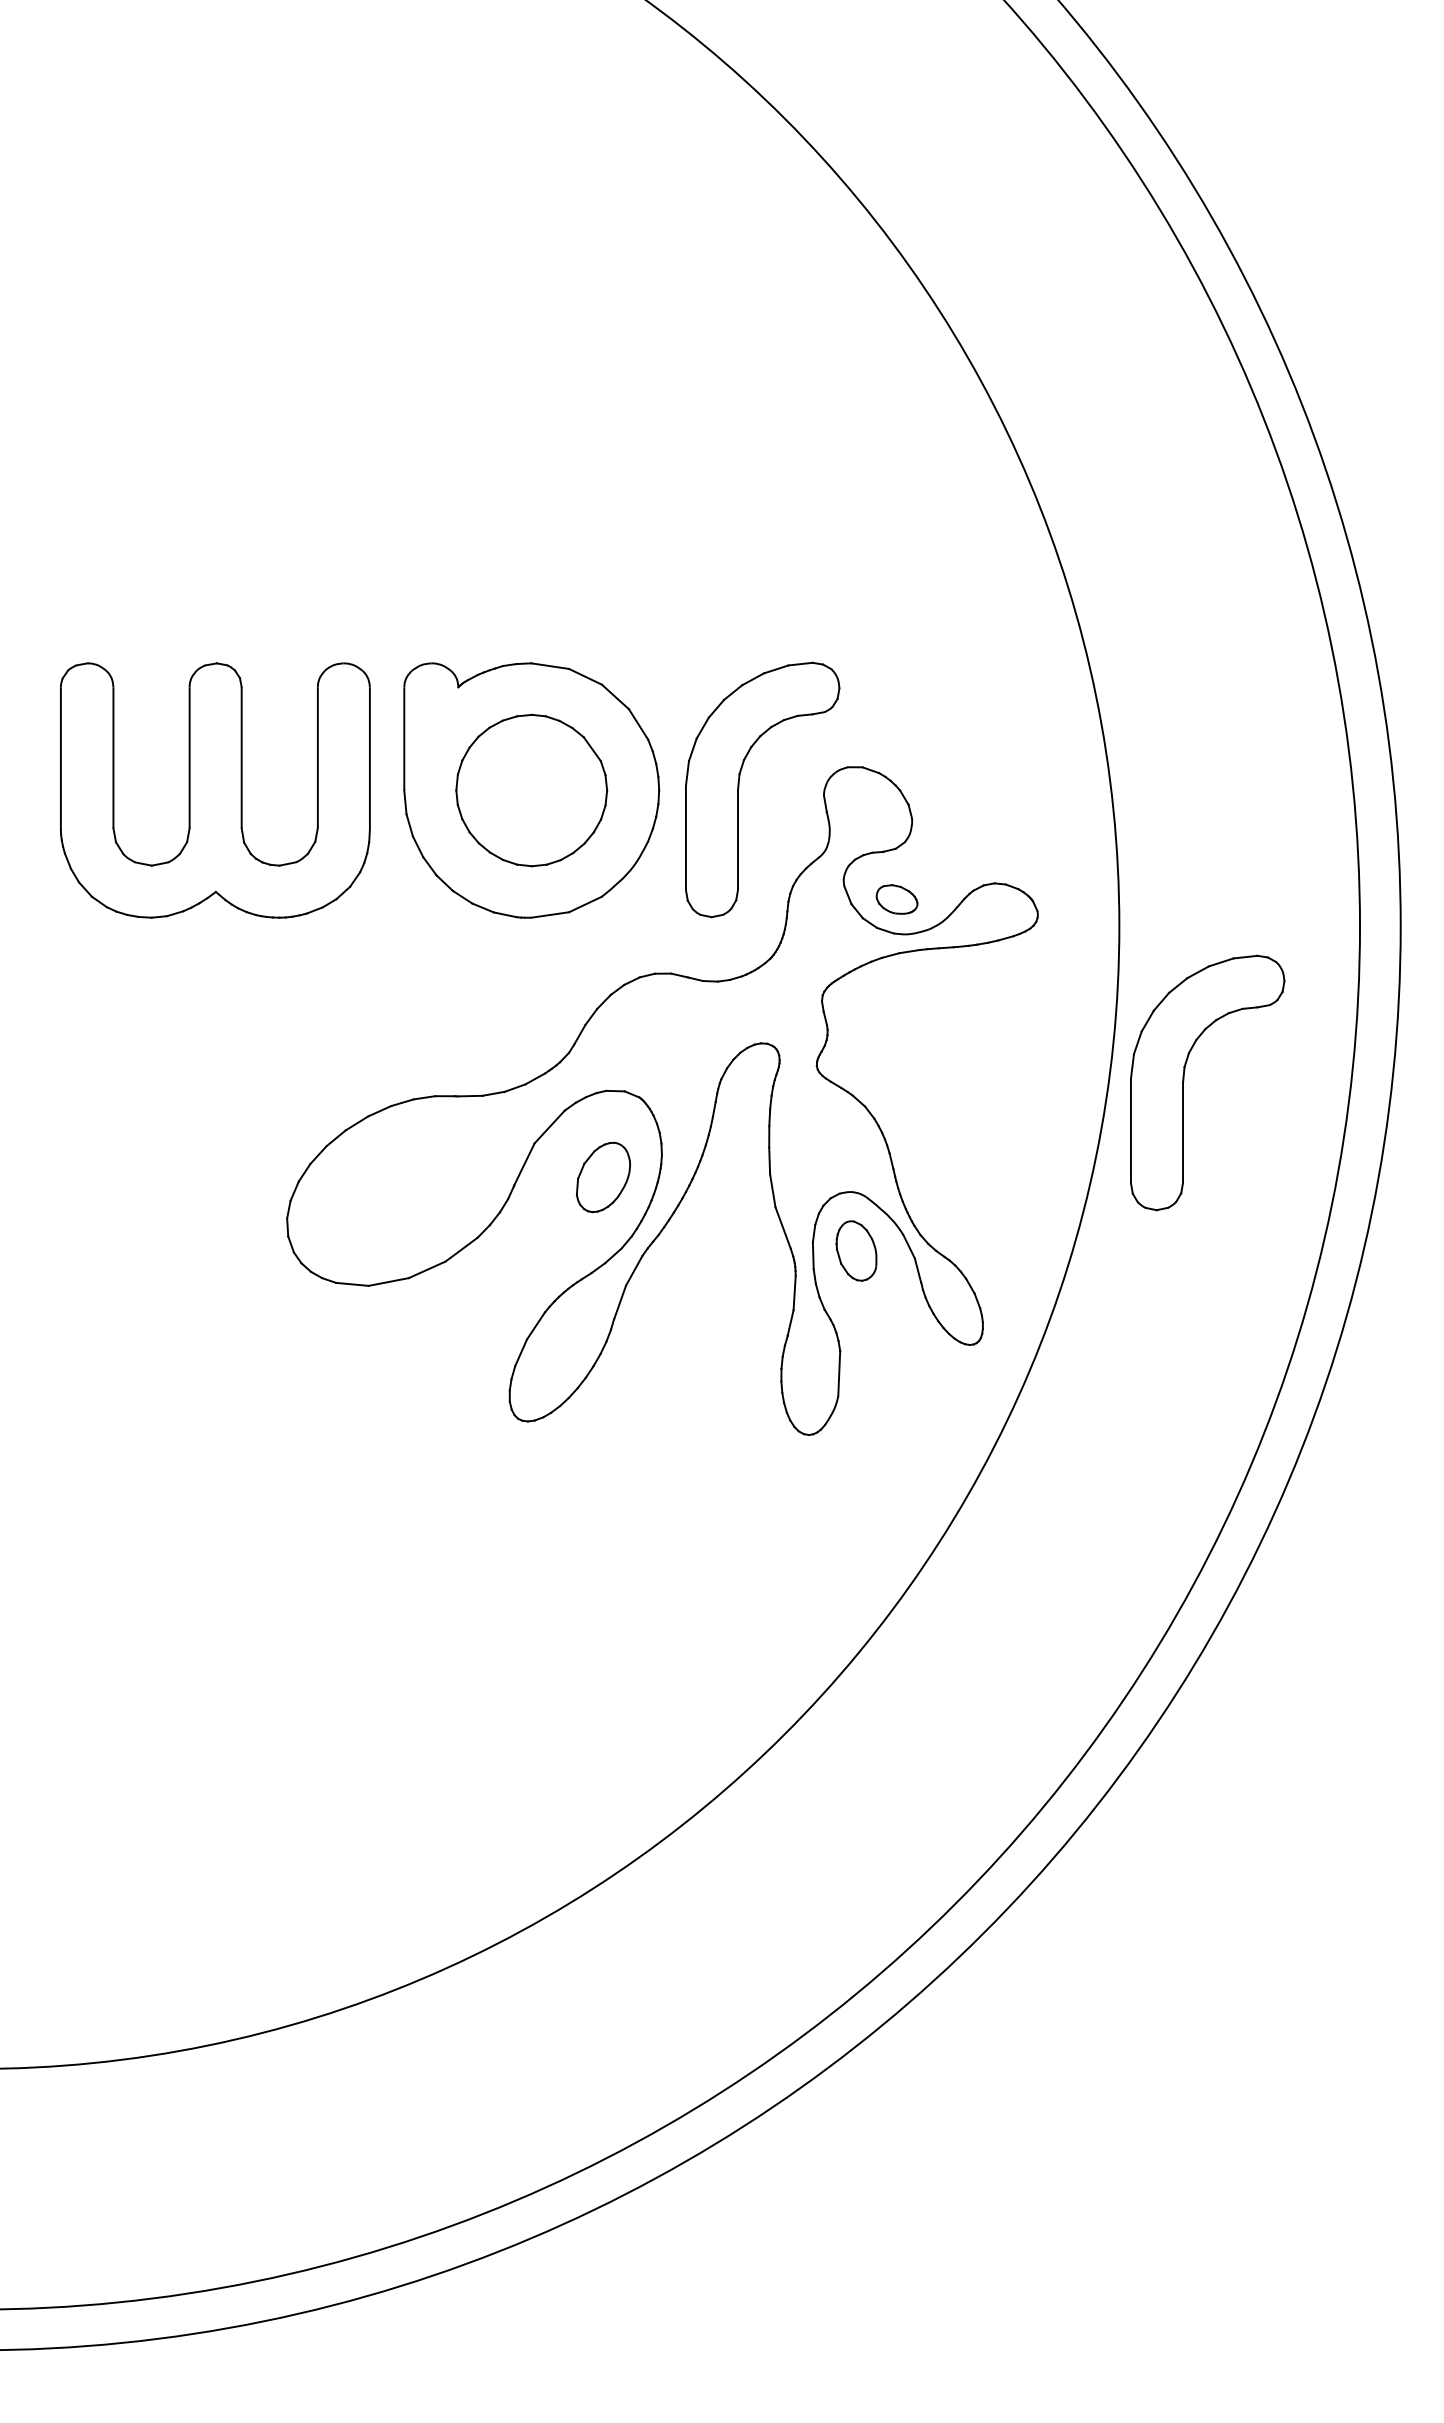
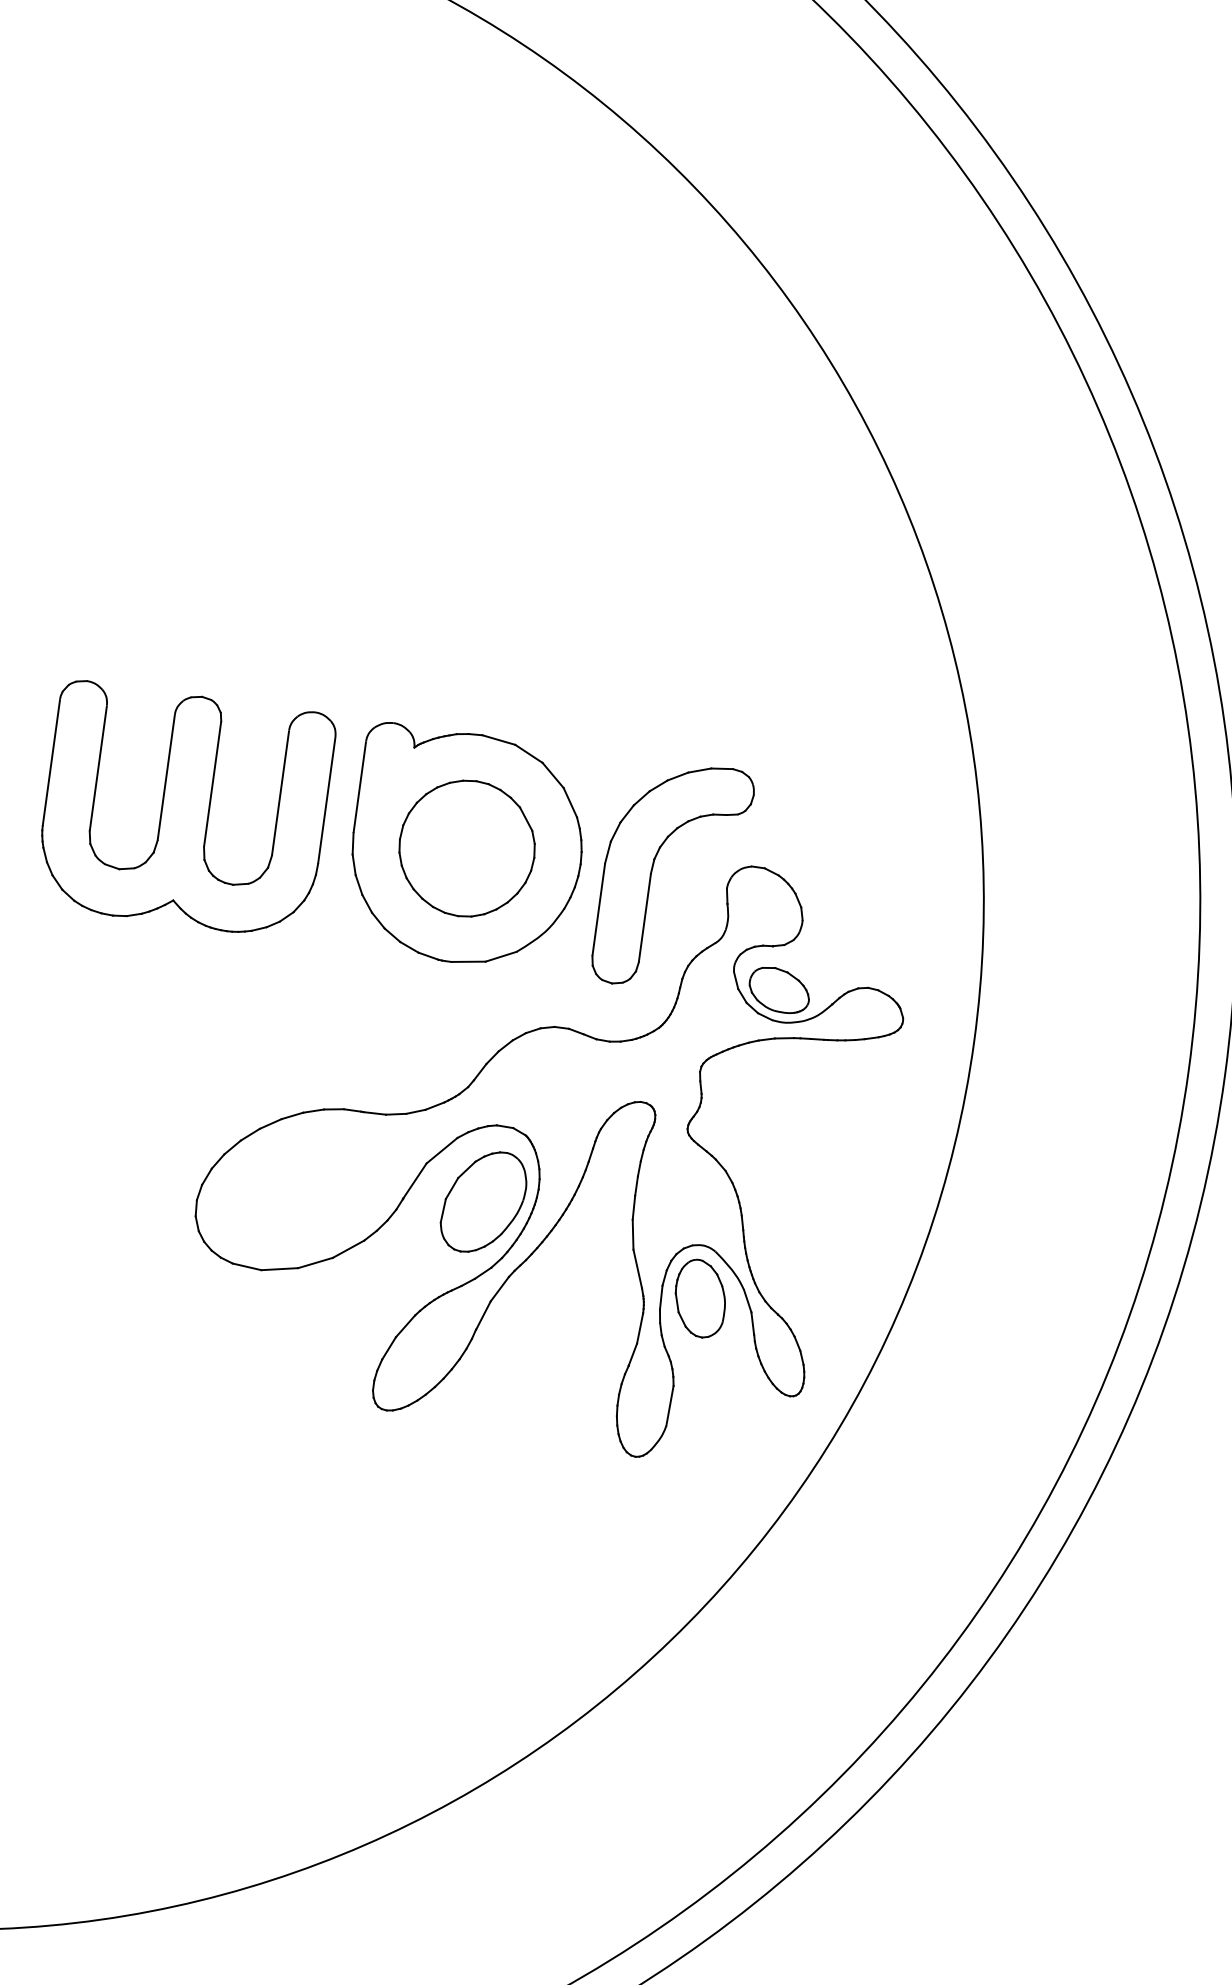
part: (896, 899) -> (778, 990), size x1.67
part: (1184, 1081) -> (1013, 1187), removed
part: (603, 1177) -> (483, 1202), size x1.67
part: (856, 1250) -> (700, 1298), size x1.43

